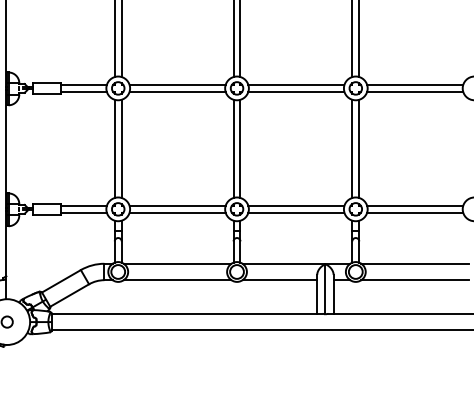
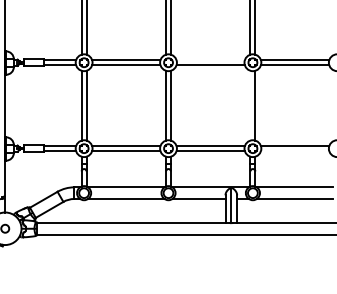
line: (296, 85) -> (210, 60), removed
line: (352, 148) -> (250, 105), removed
line: (414, 213) -> (294, 151), removed

